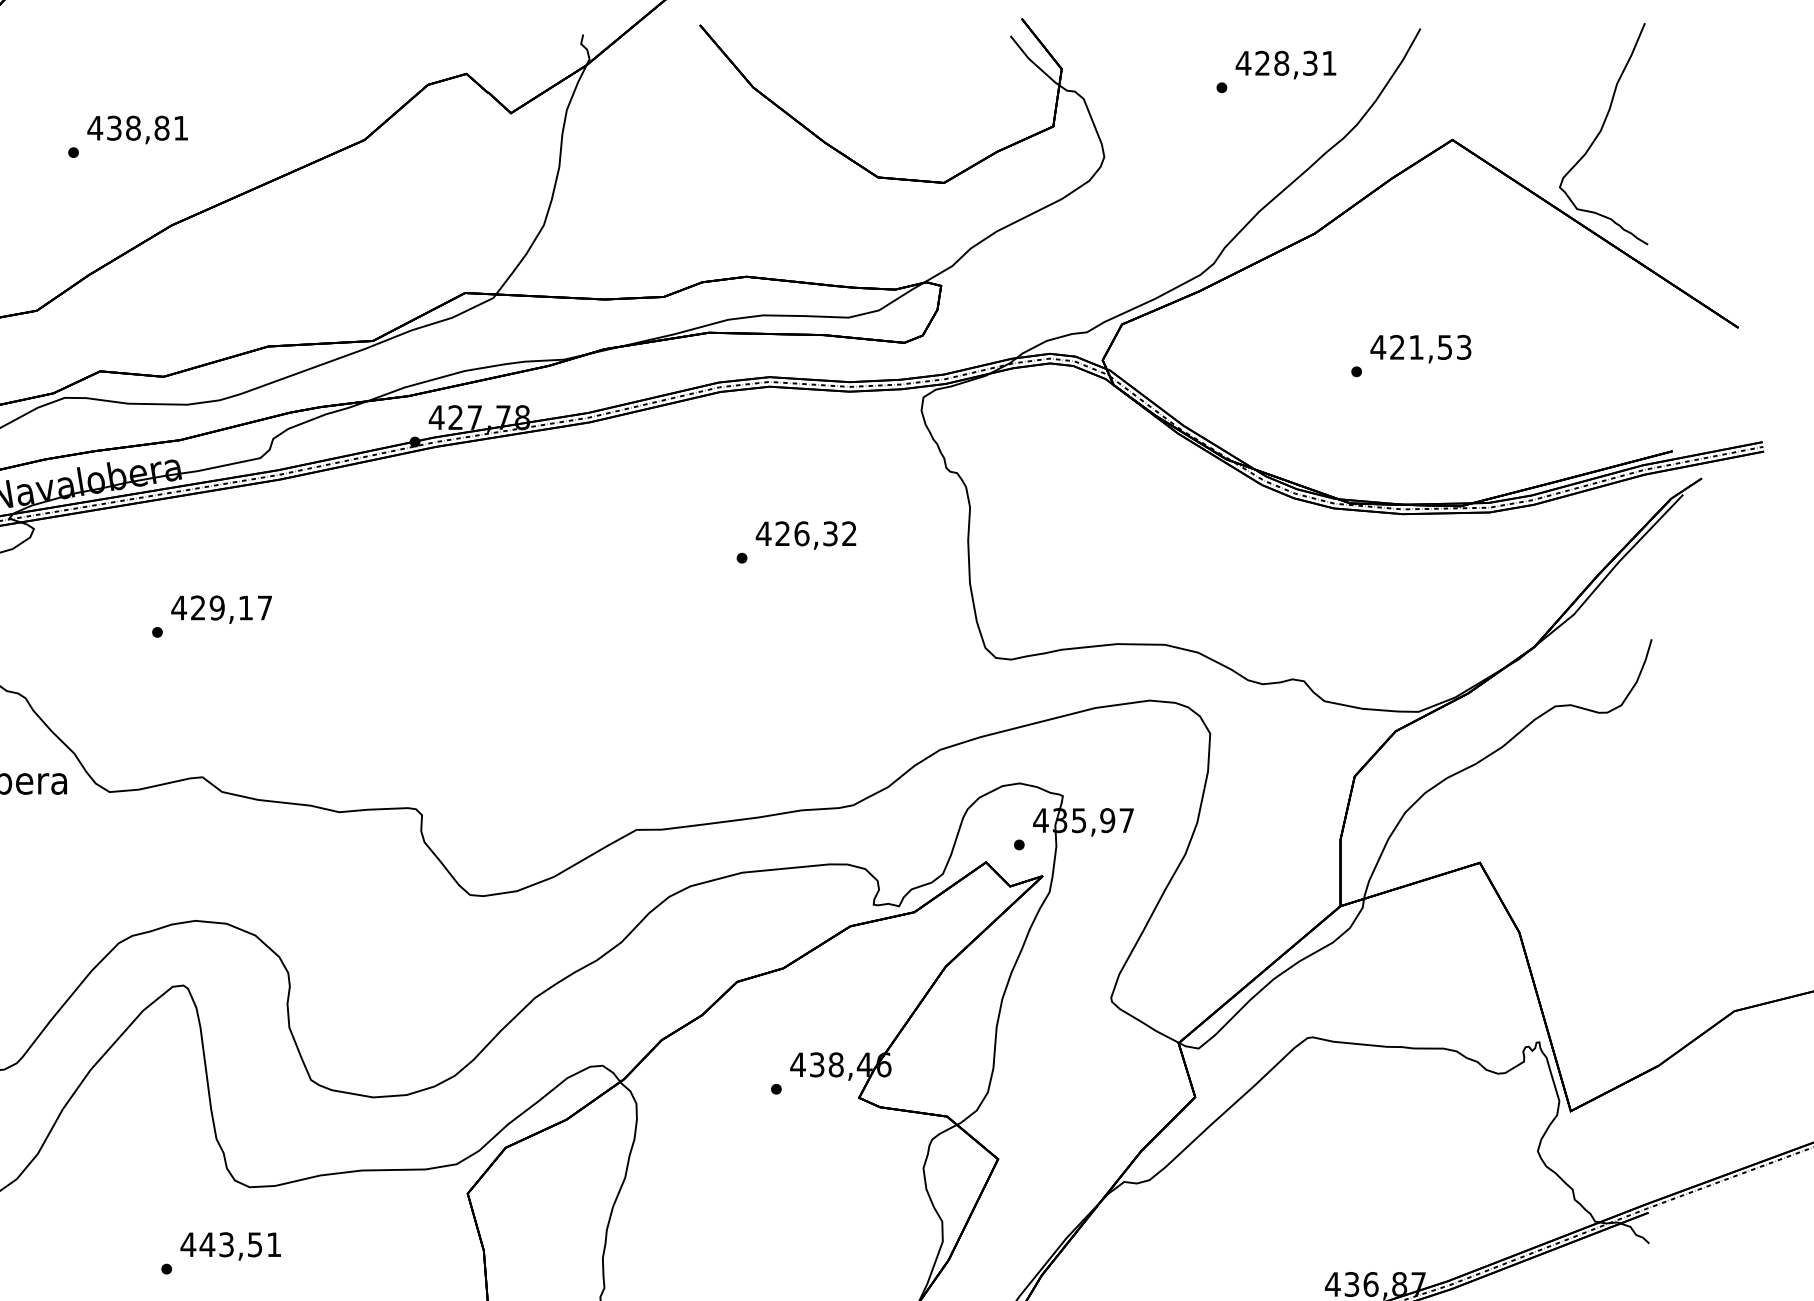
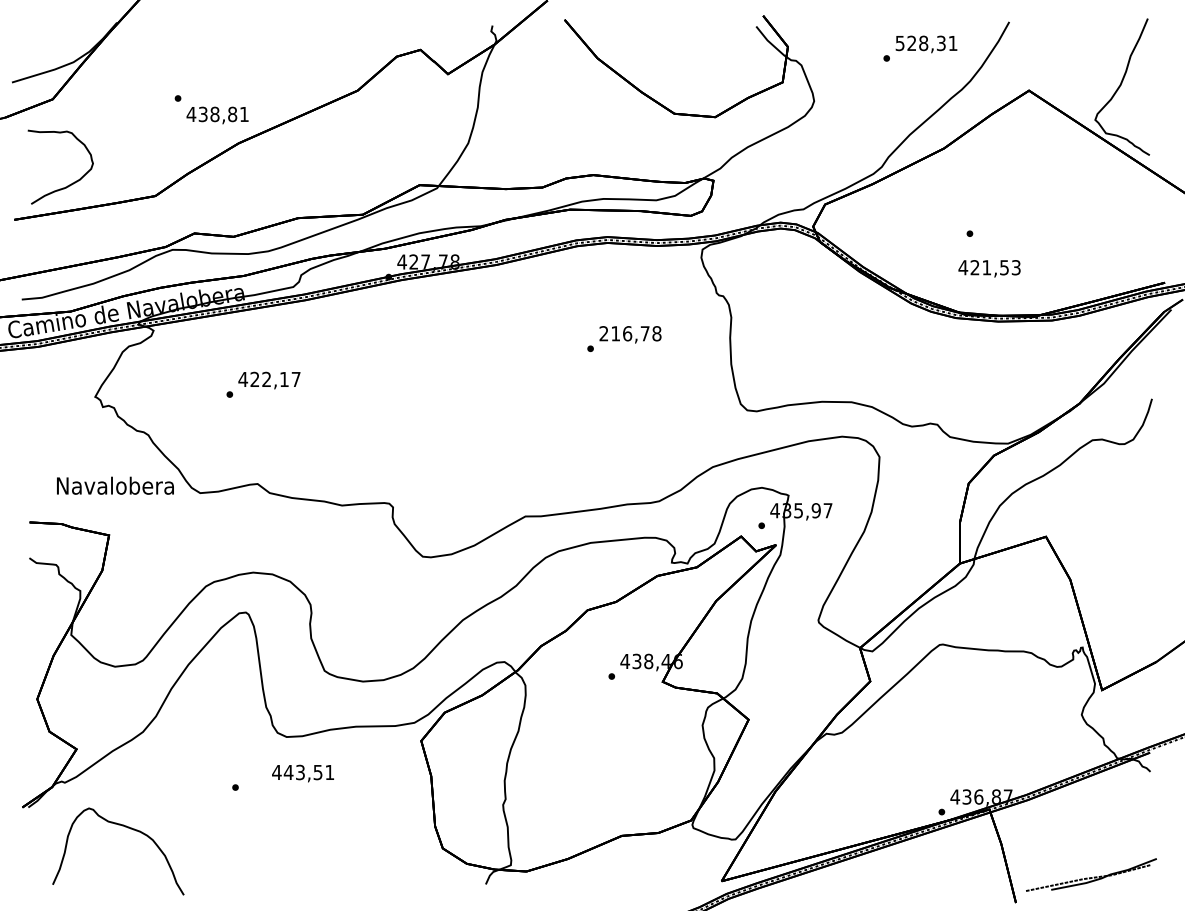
text: (1242, 63) -> (899, 43), 428,31 -> 528,31
text: (137, 129) -> (217, 115), moved
text: (1420, 348) -> (989, 268), moved
text: (806, 533) -> (630, 333), 426,32 -> 216,78
text: (216, 607) -> (266, 379), 429,17 -> 422,17
text: (229, 1246) -> (302, 773), moved

